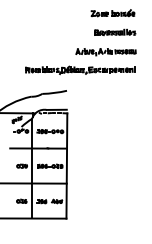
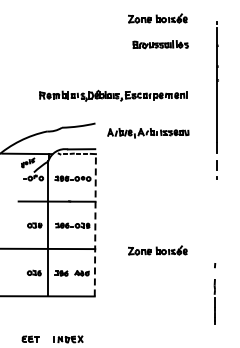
part: (106, 52) -> (148, 133), moved
line: (66, 165) -> (95, 224), solid -> dashed
part: (112, 184) -> (157, 250), added

